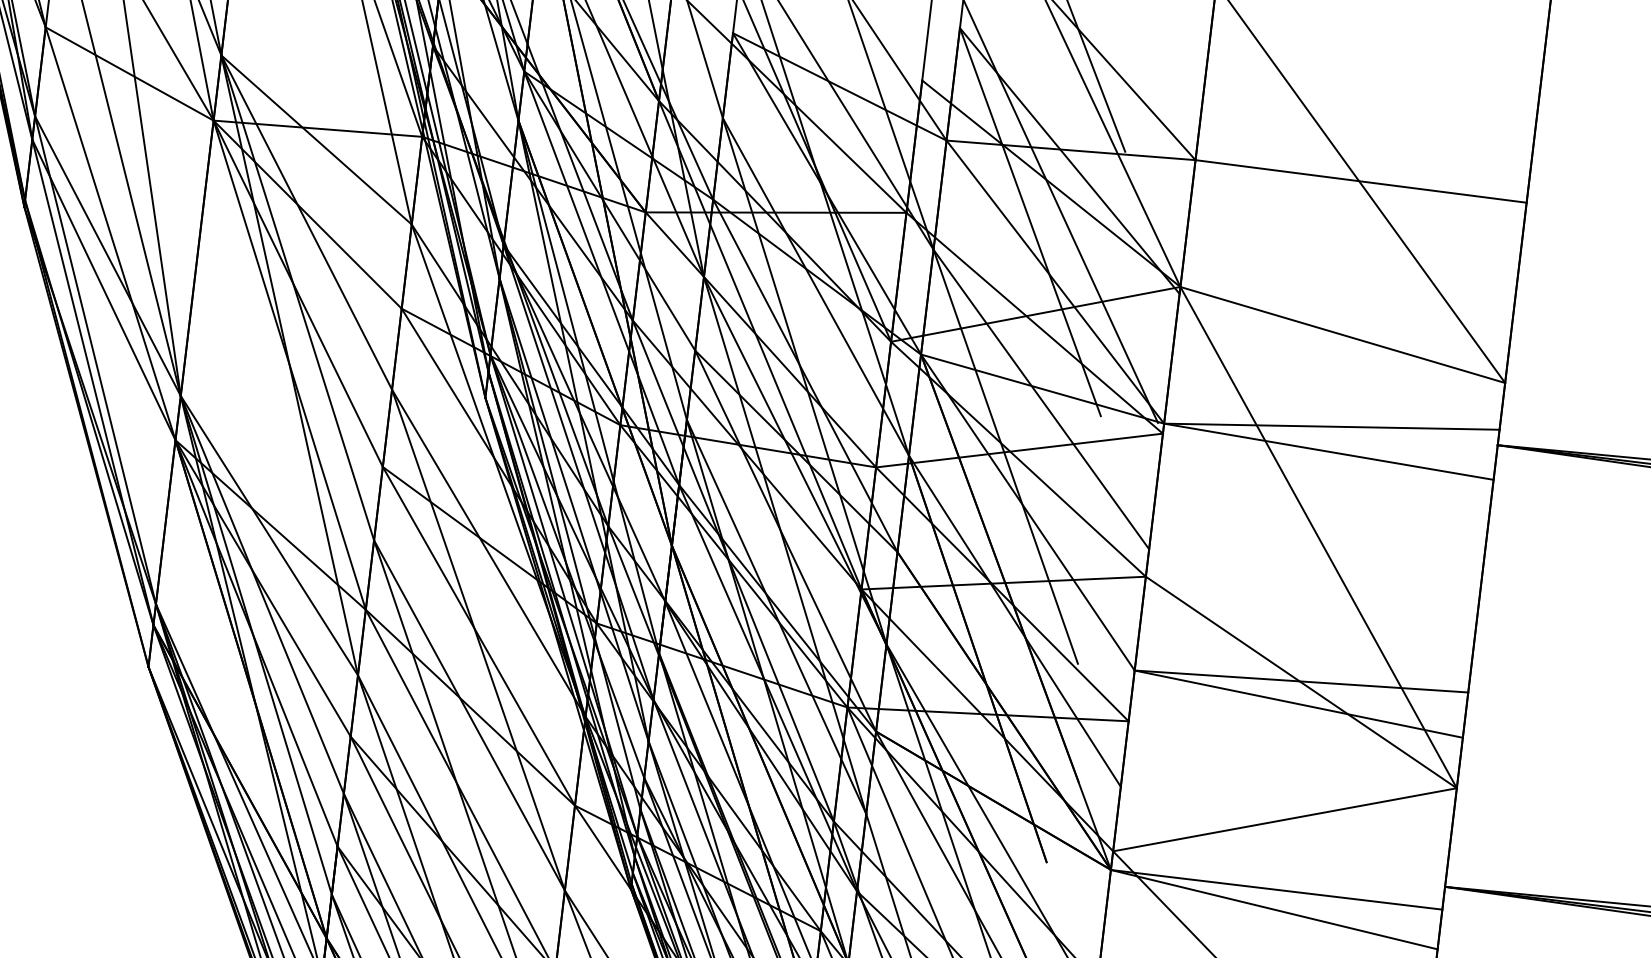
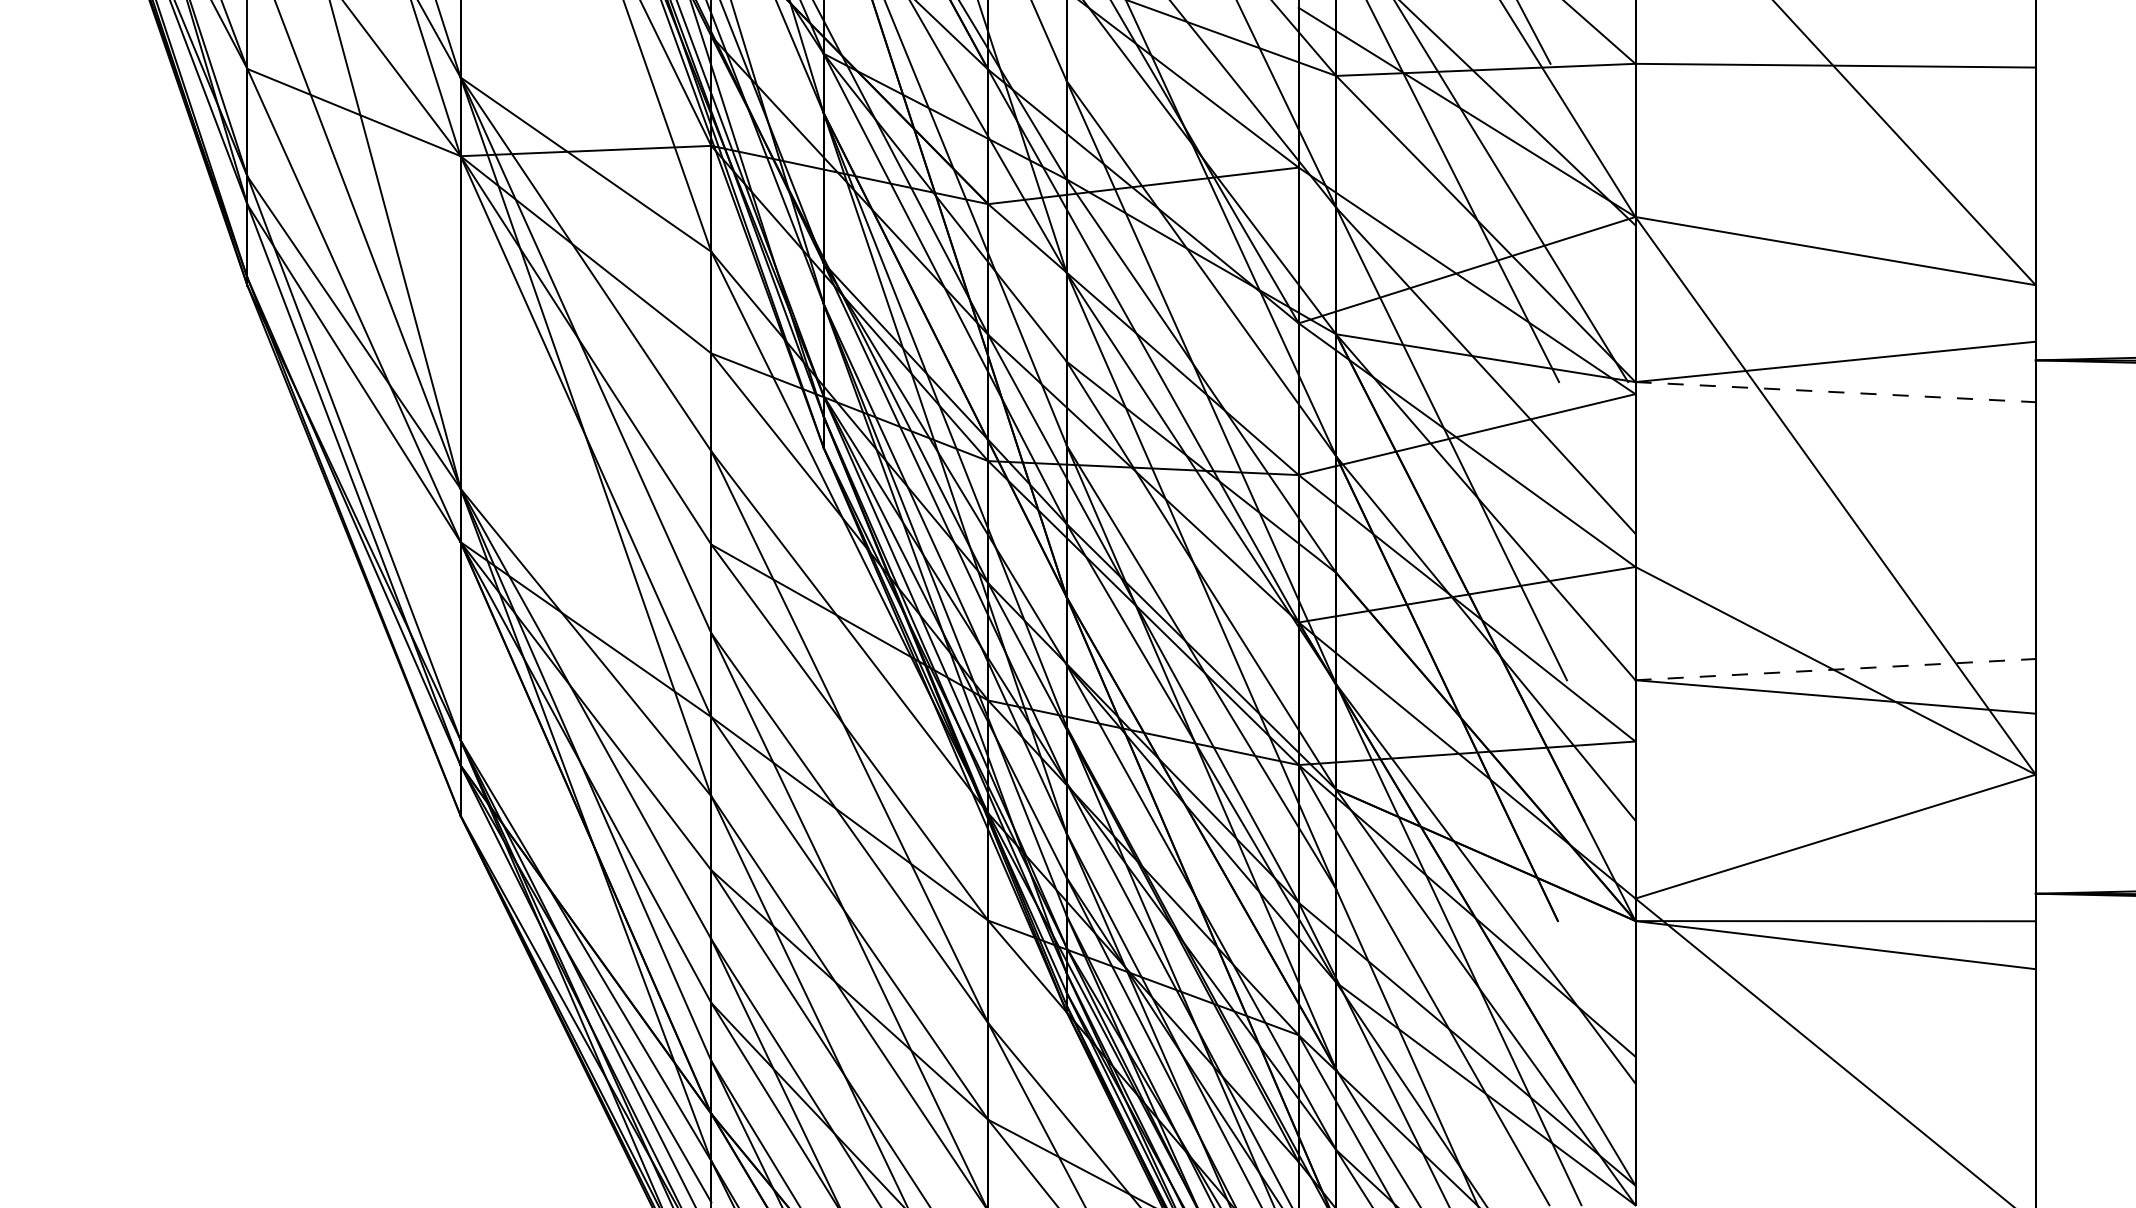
line: (1329, 452) -> (1836, 392), solid -> dashed
line: (1302, 681) -> (1836, 669), solid -> dashed

